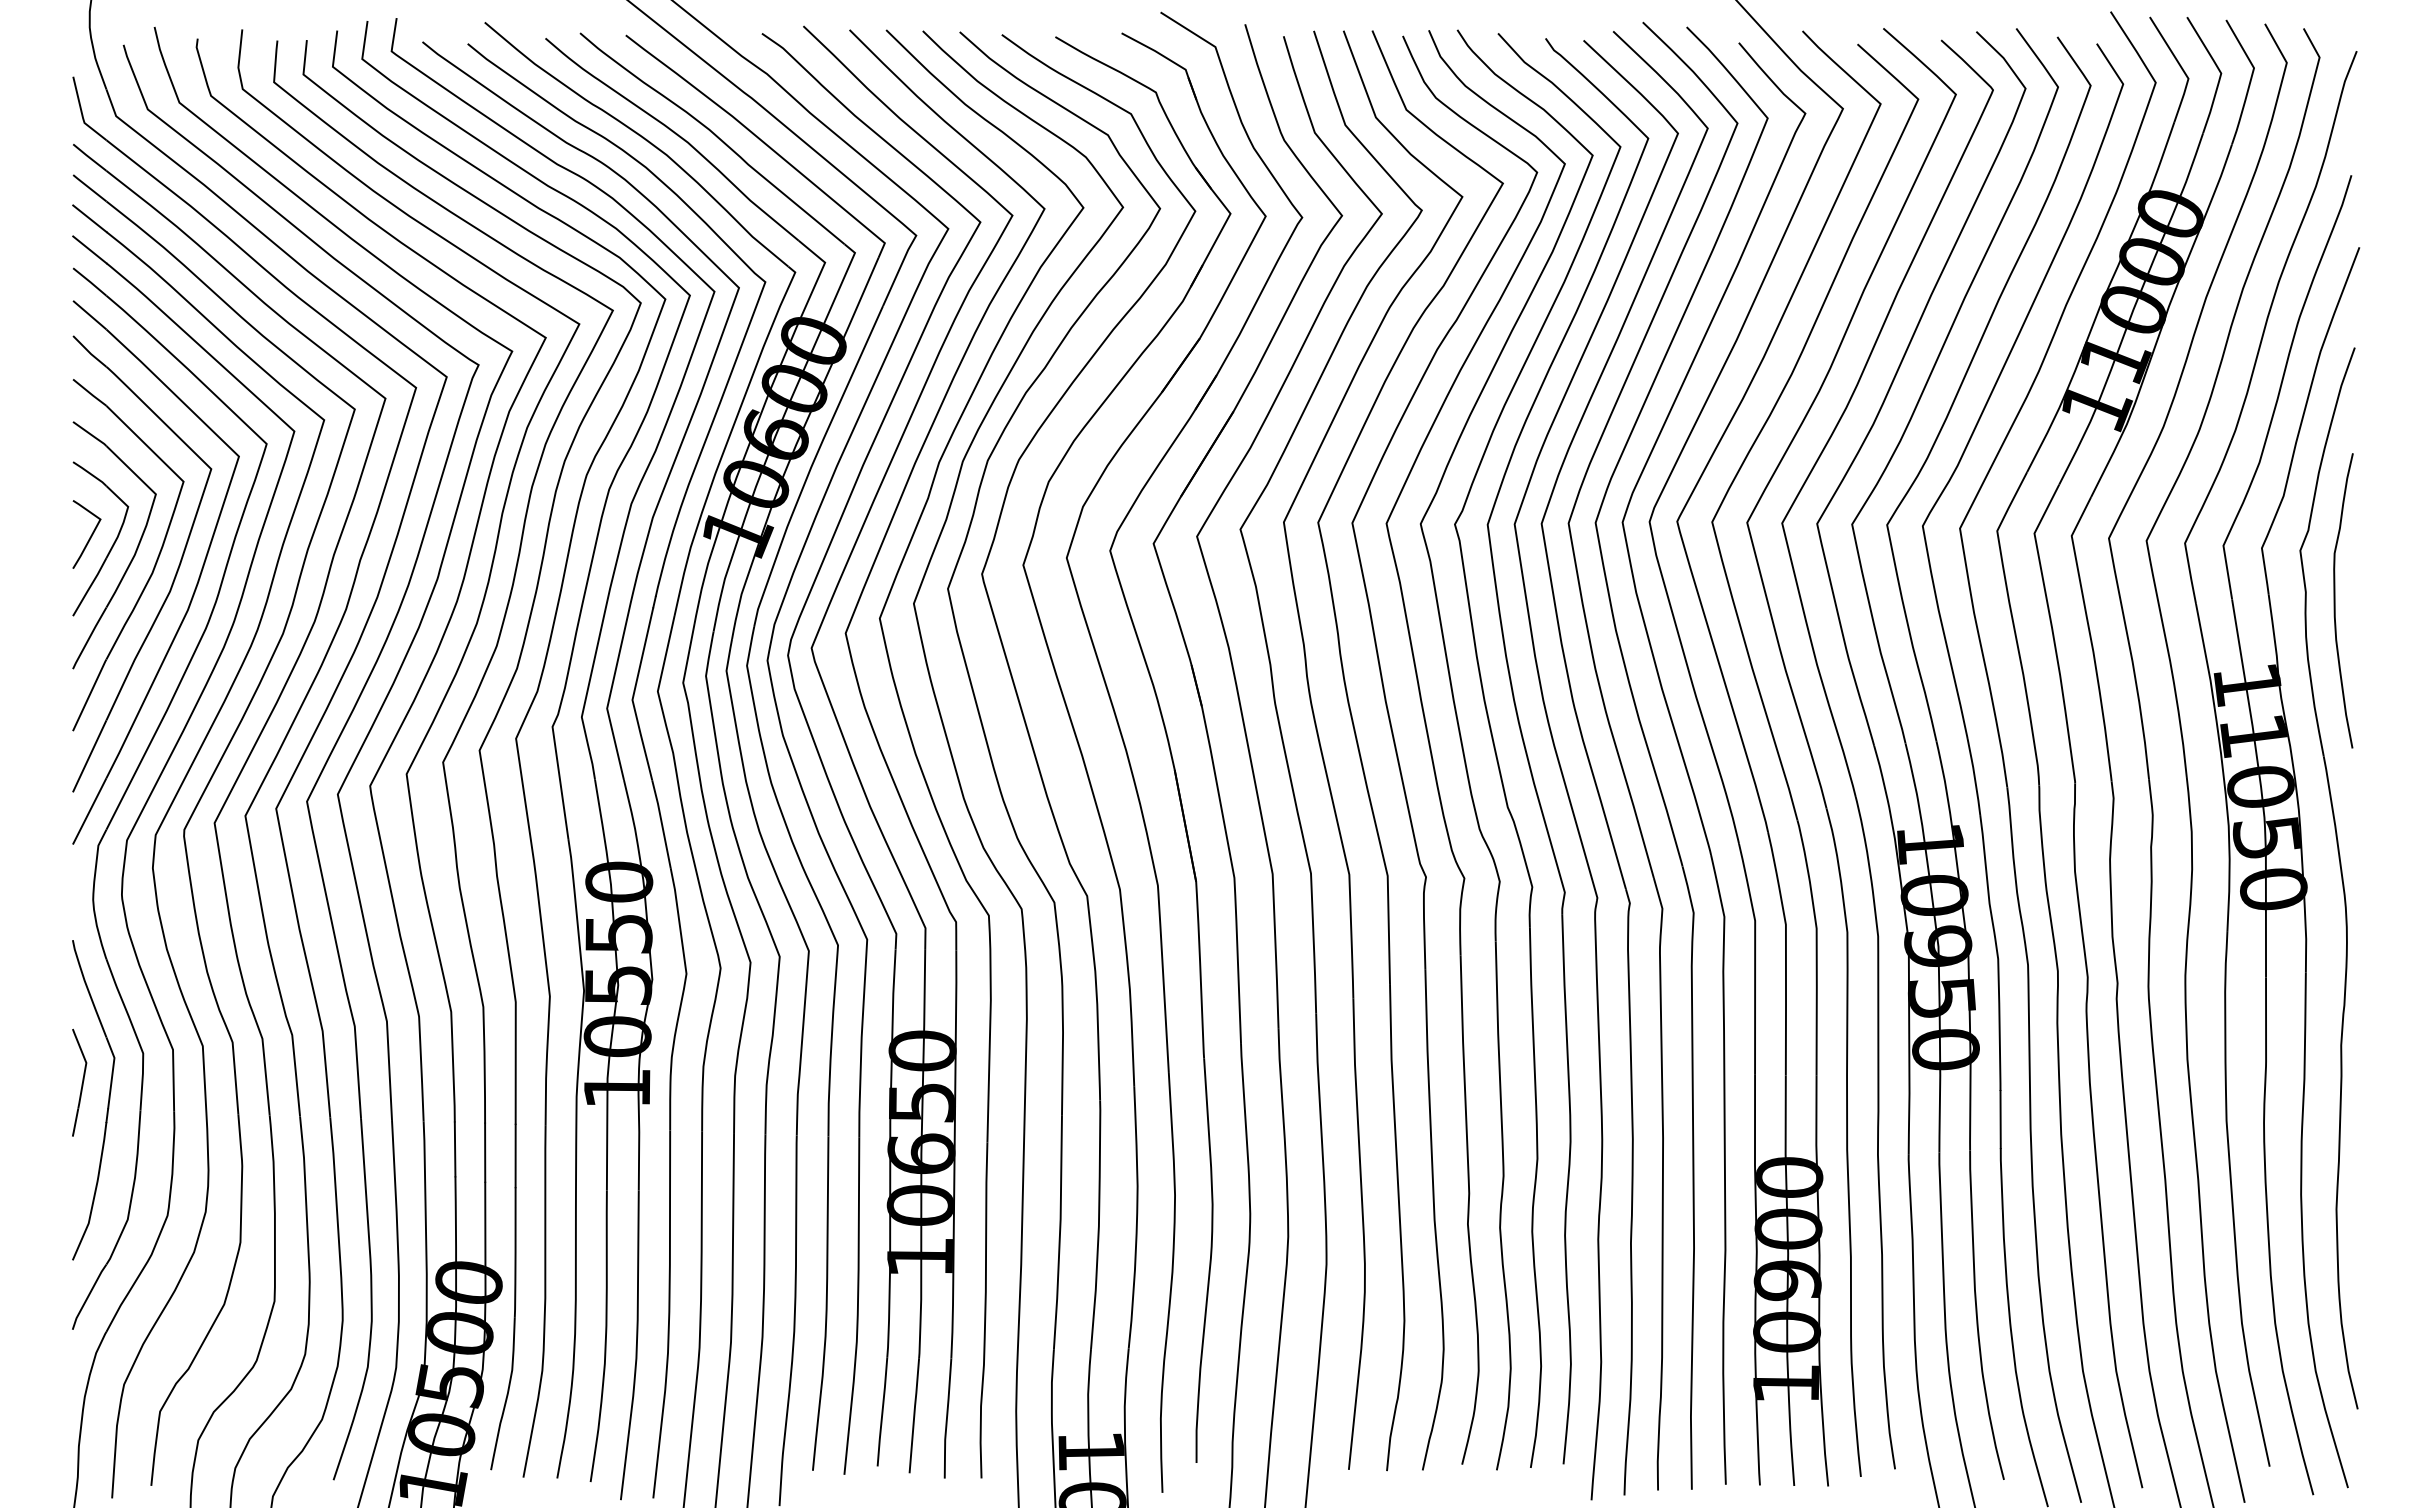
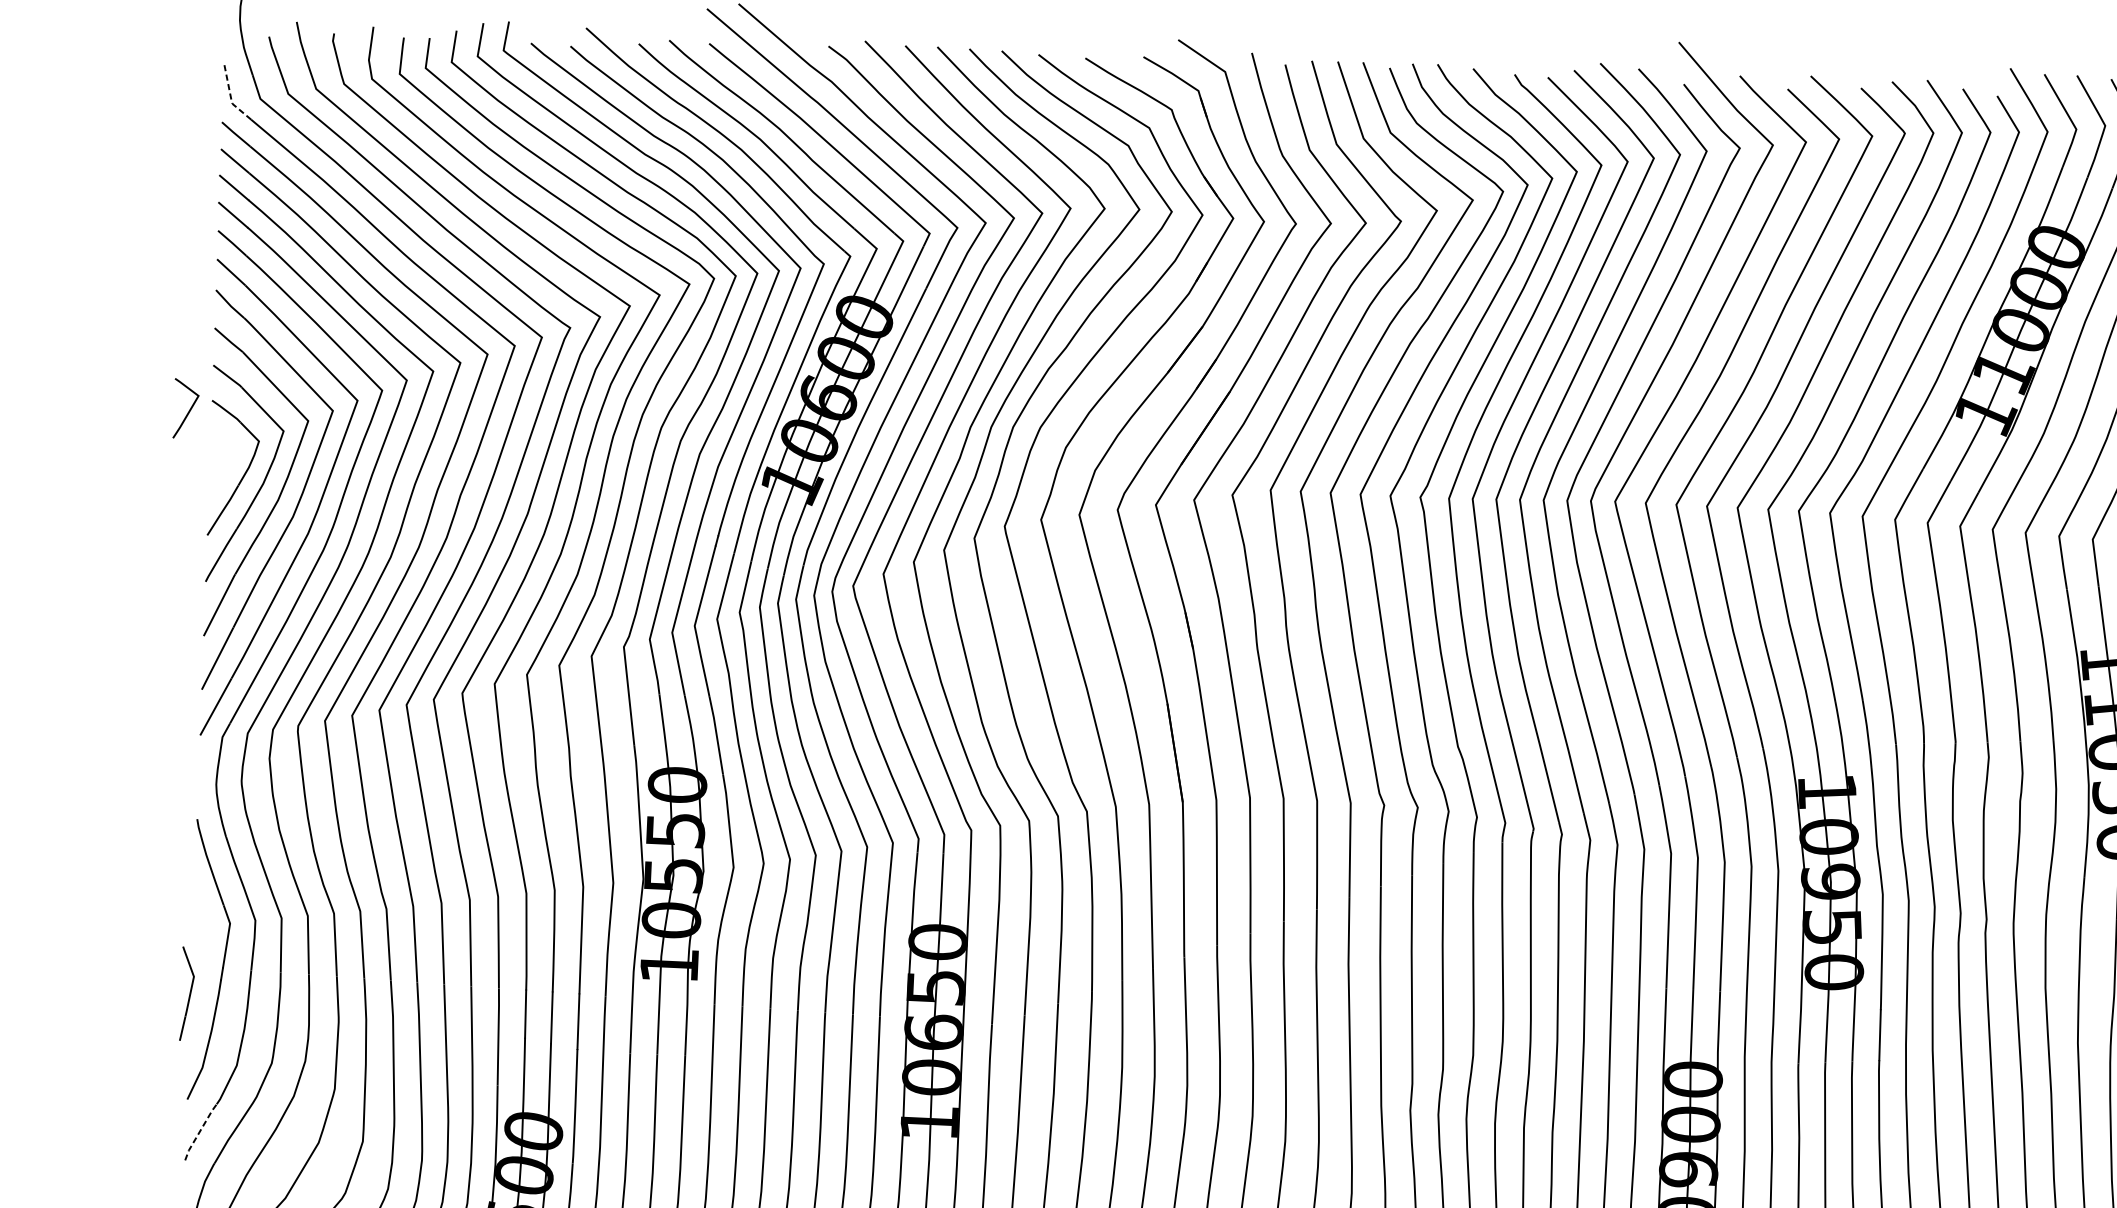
line: (82, 114) -> (230, 96), solid -> dashed
curve: (90, 535) -> (189, 409), moved
part: (79, 1082) -> (187, 993), moved
line: (88, 1296) -> (200, 1131), solid -> dashed

